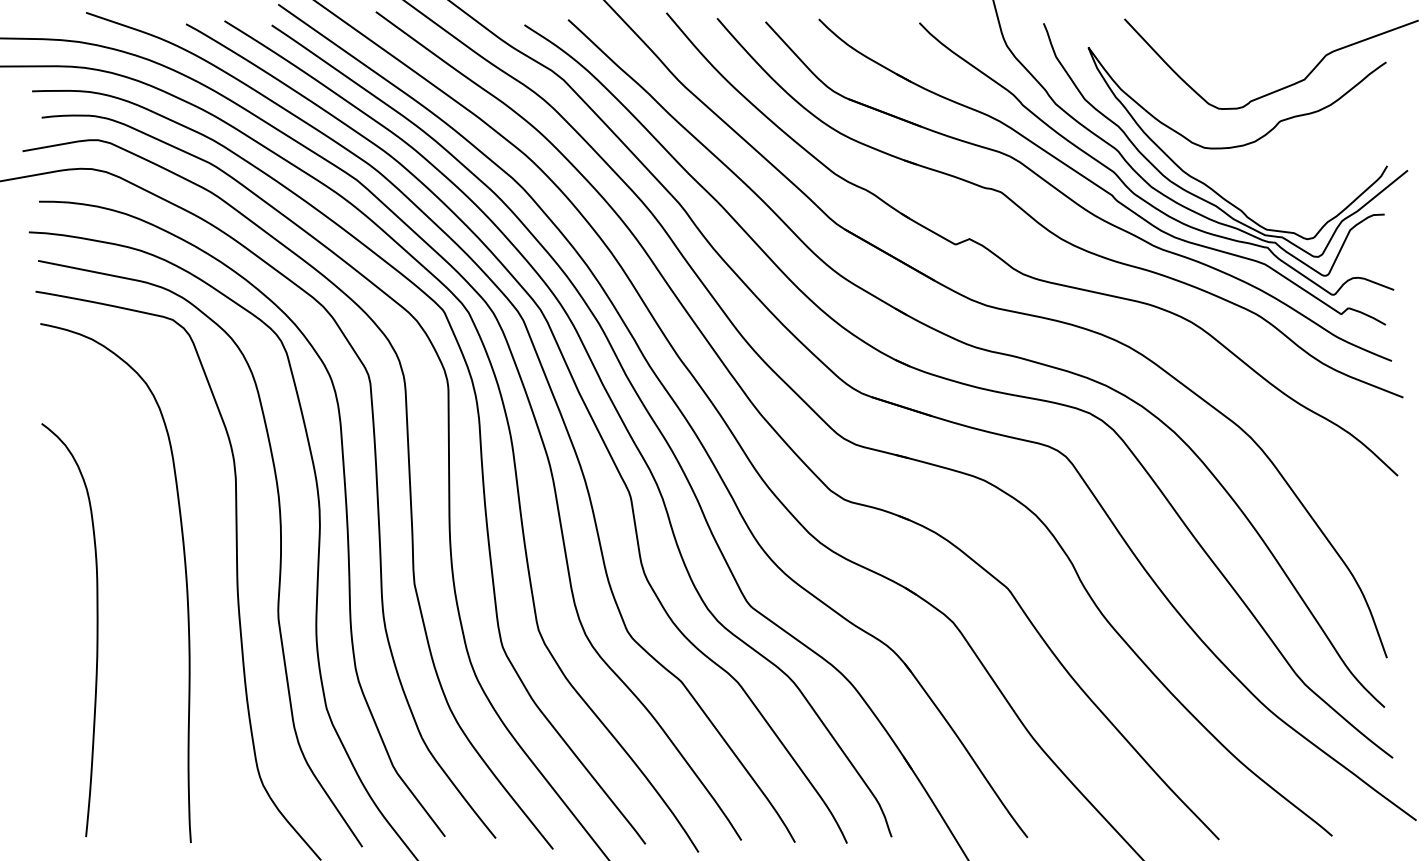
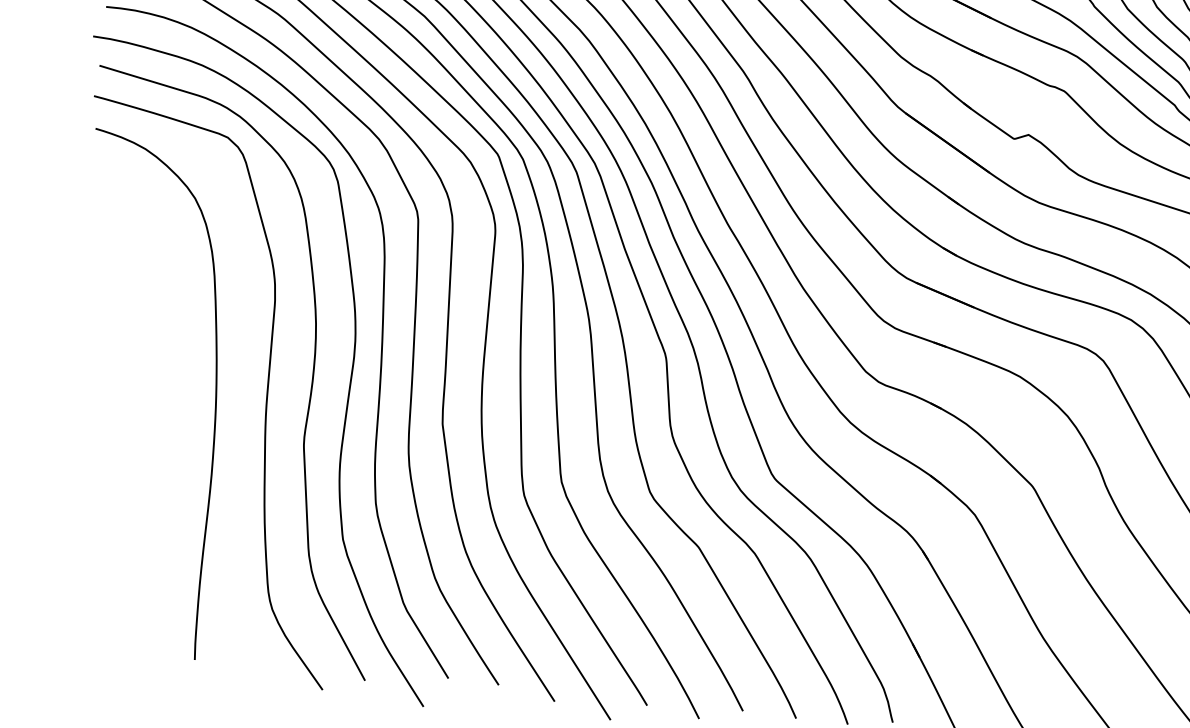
curve: (96, 630) -> (121, 439), removed

